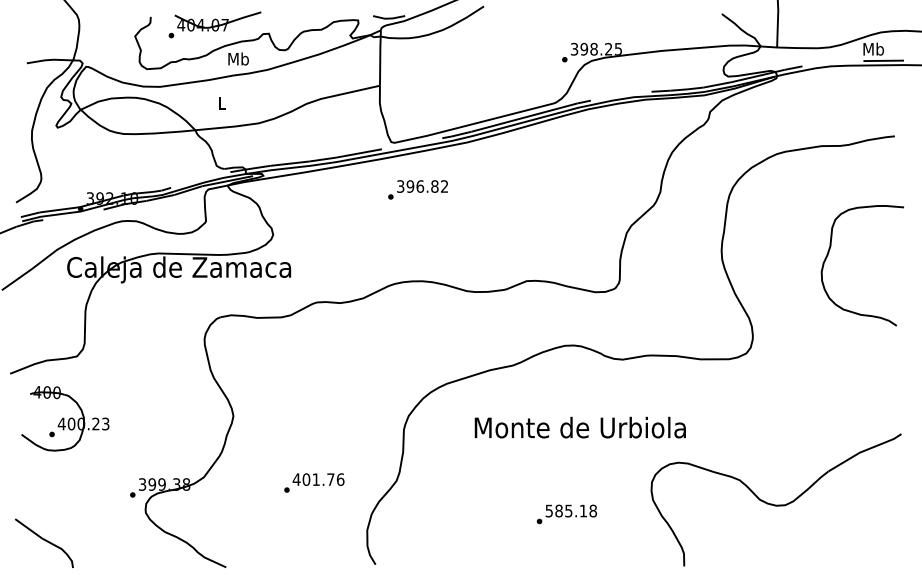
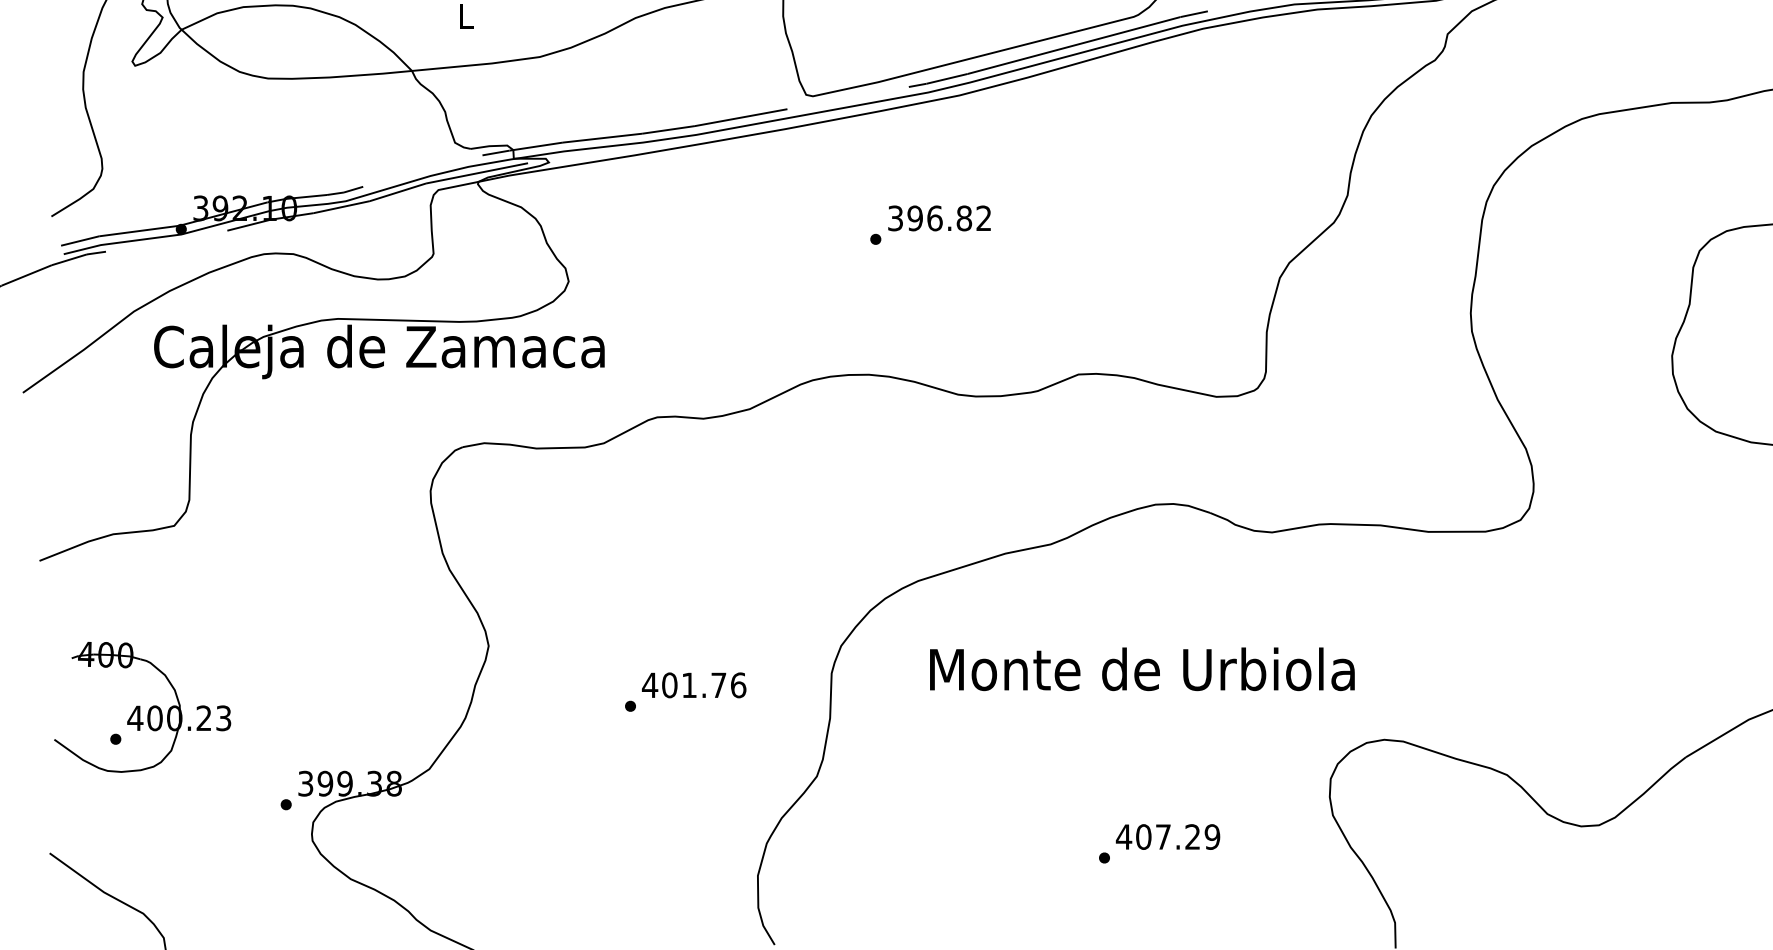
text: (417, 189) -> (929, 224), moved
part: (65, 418) -> (142, 707), moved
text: (579, 427) -> (1140, 668), moved
text: (314, 482) -> (685, 691), moved
text: (570, 510) -> (1166, 835), 585.18 -> 407.29

